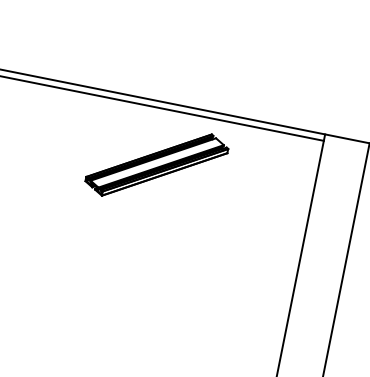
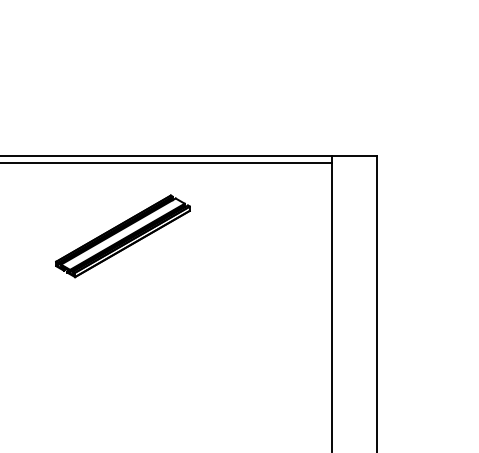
part: (156, 165) -> (122, 236), moved

